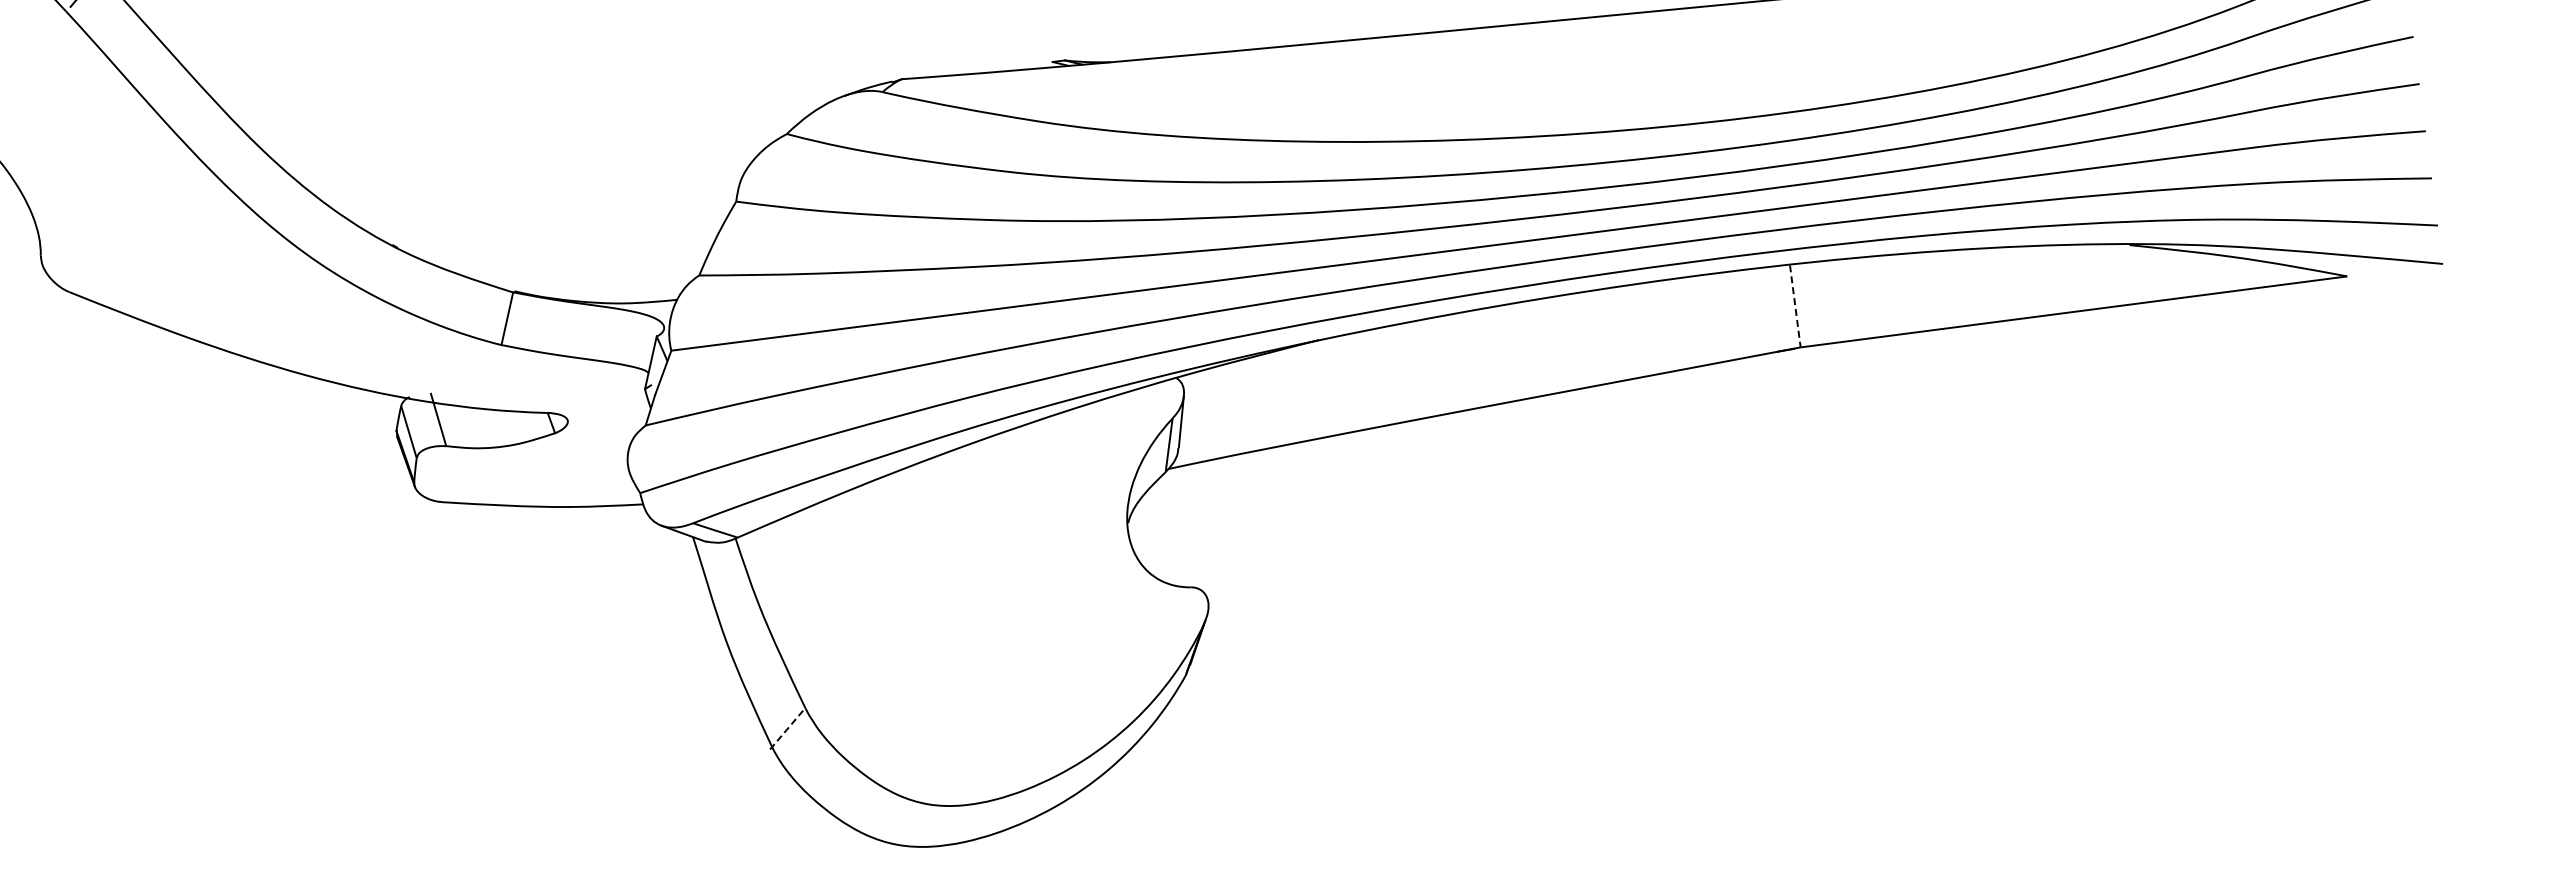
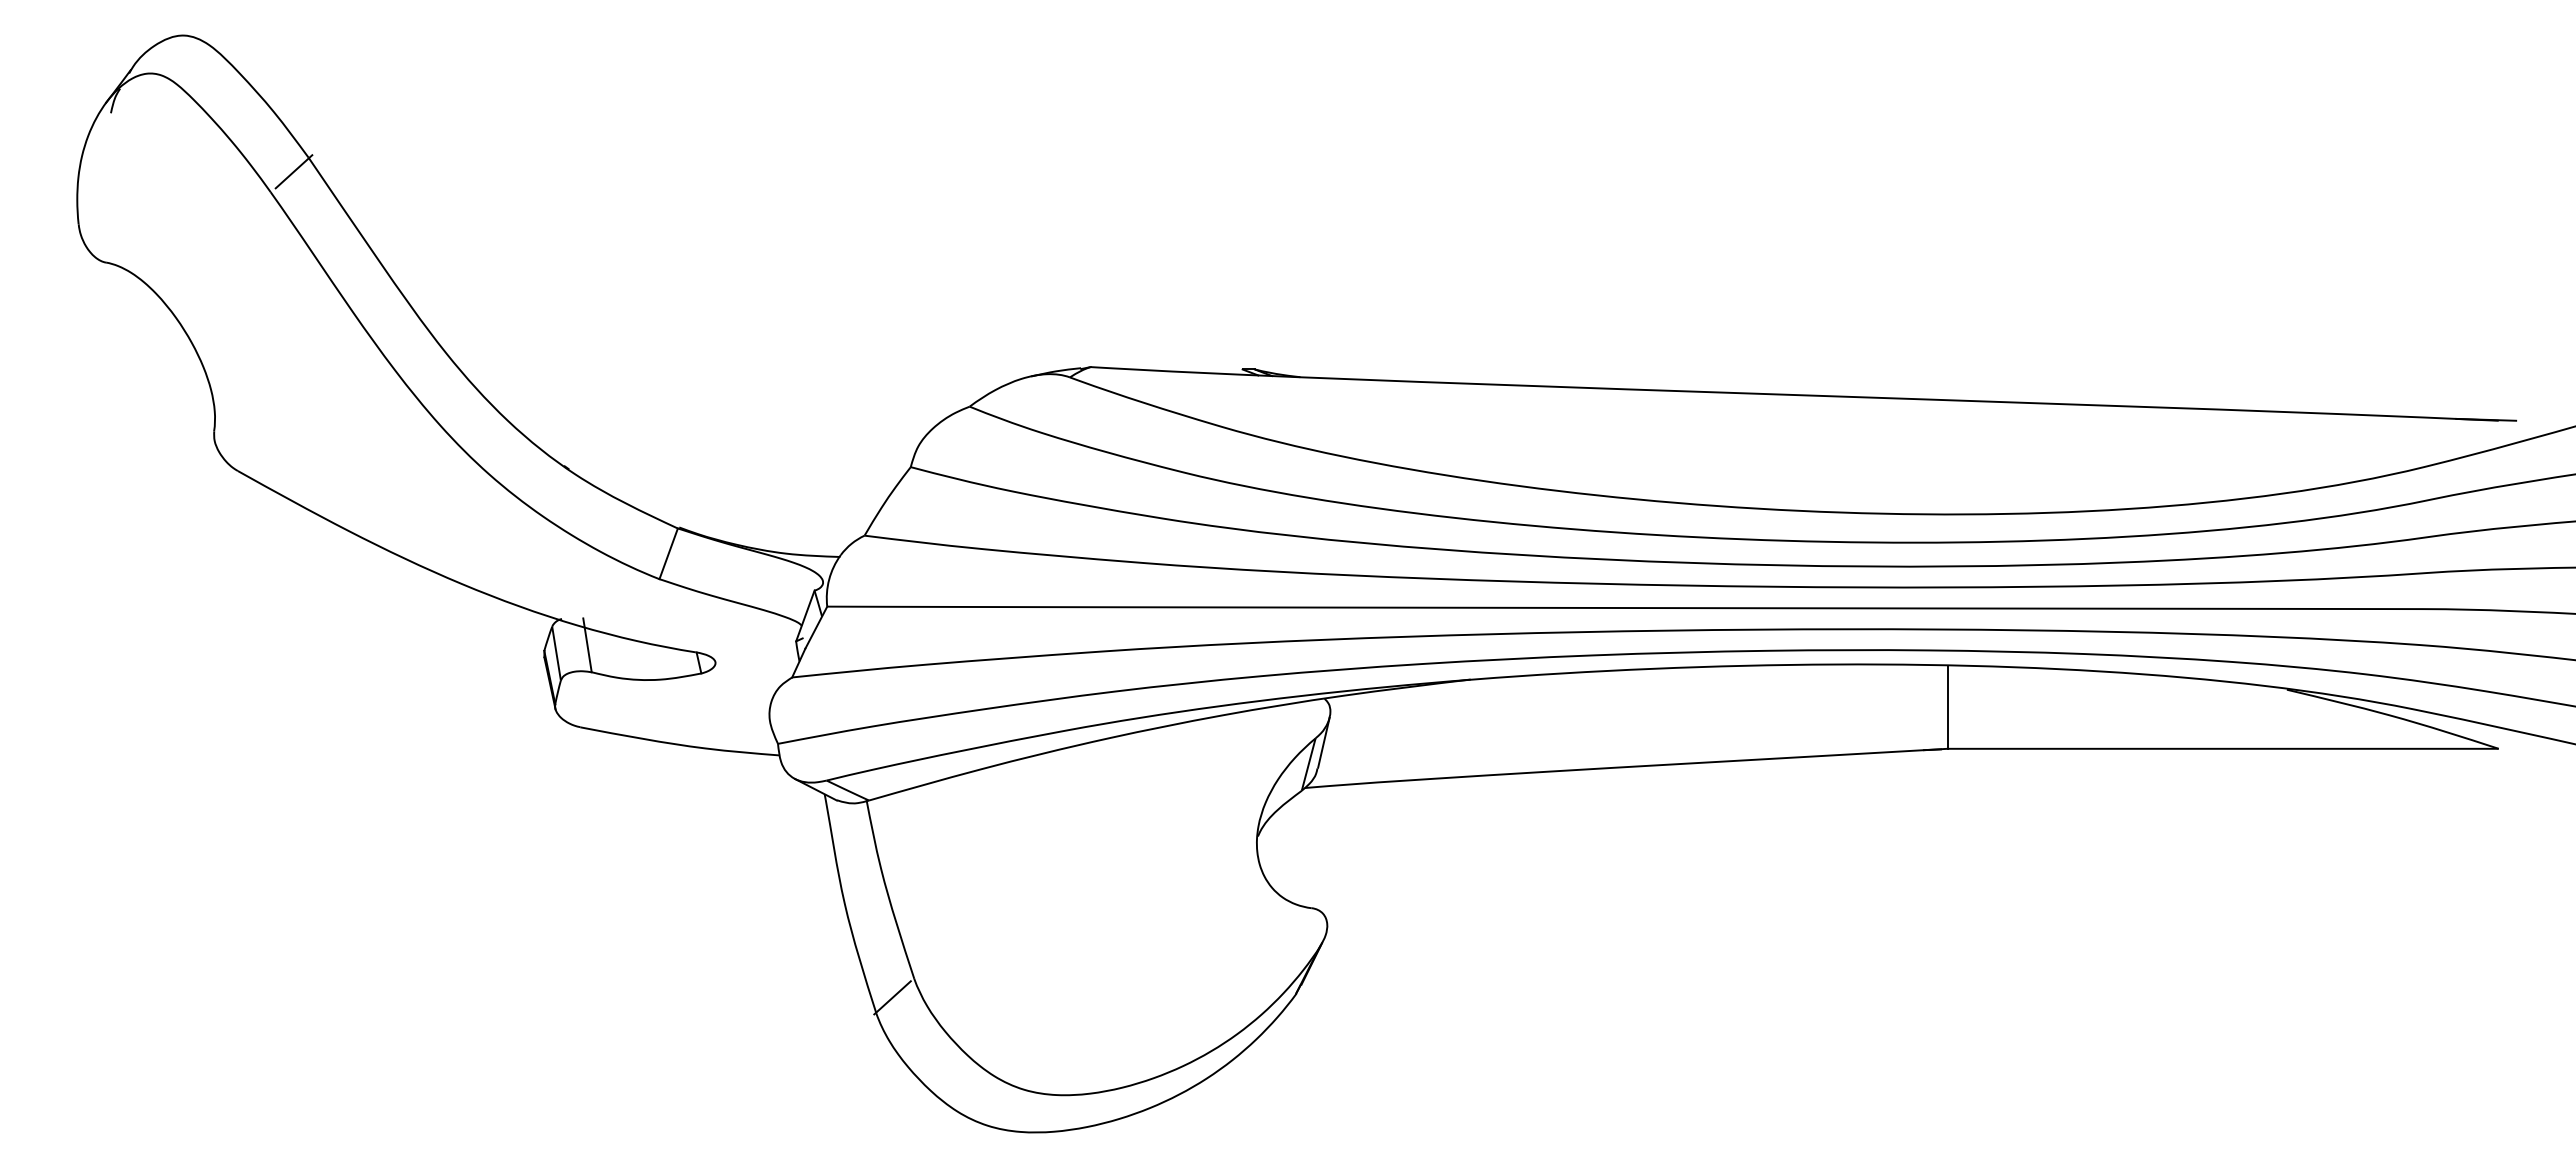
line: (1795, 306) -> (1947, 707), dashed -> solid
line: (786, 729) -> (892, 997), dashed -> solid

